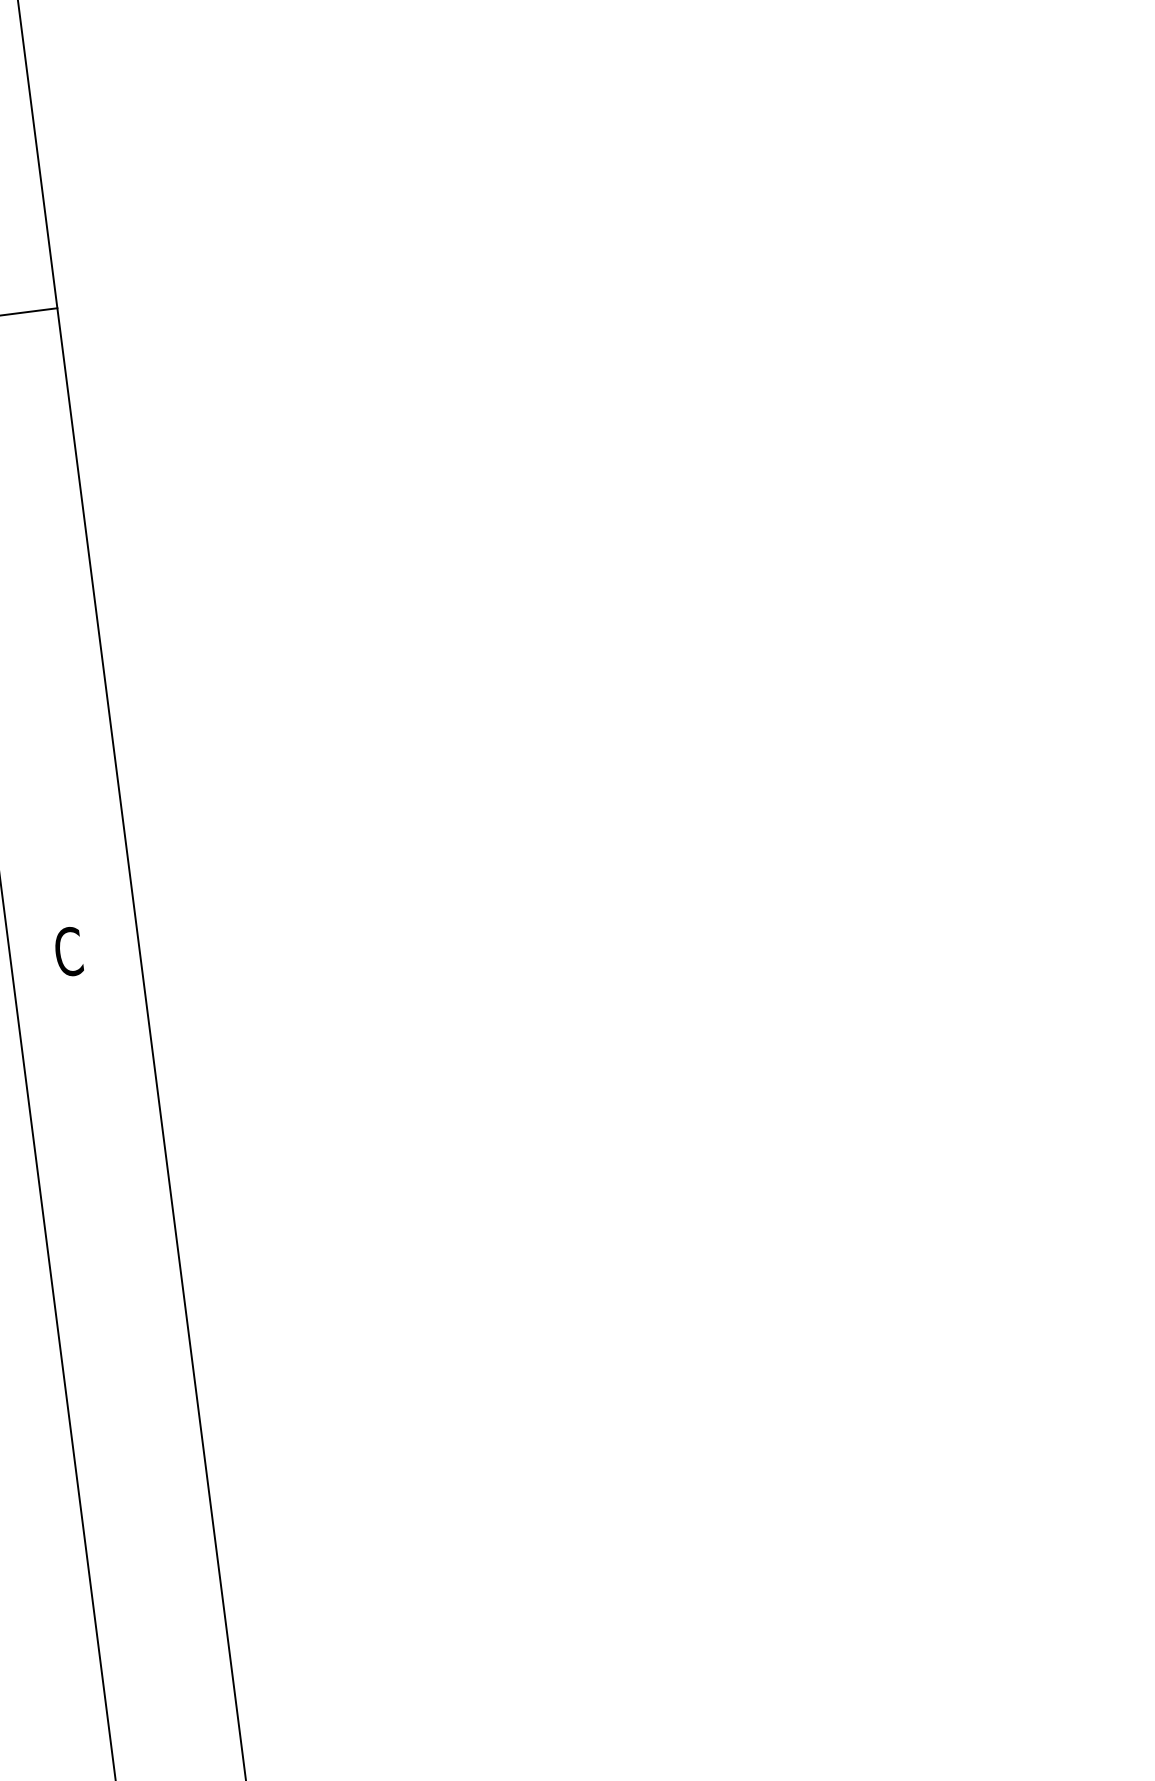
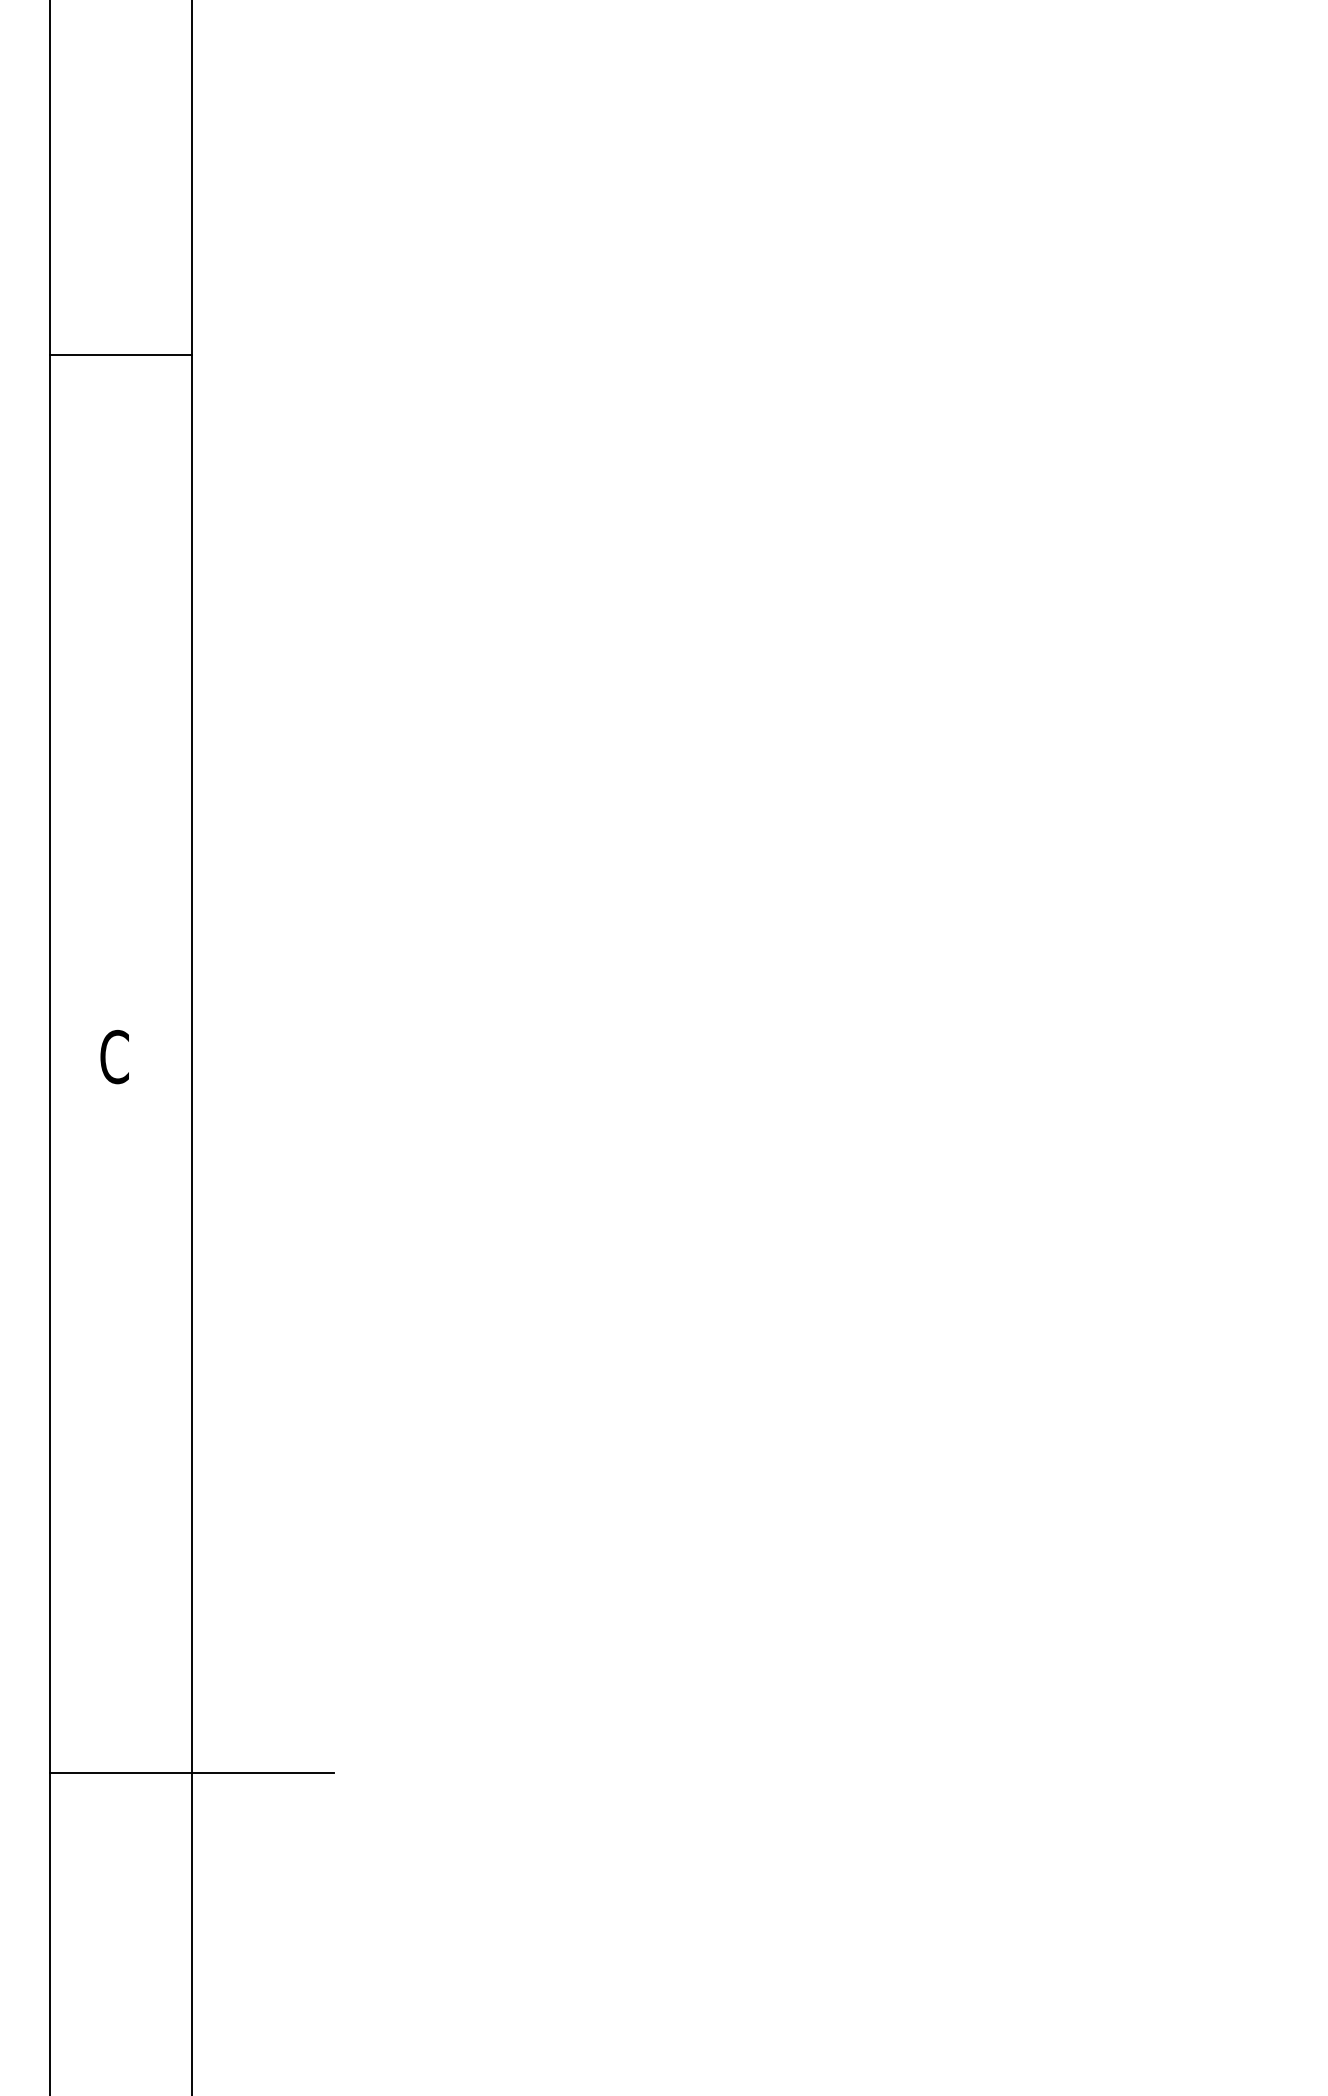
line: (221, 1590) -> (192, 1773), added

